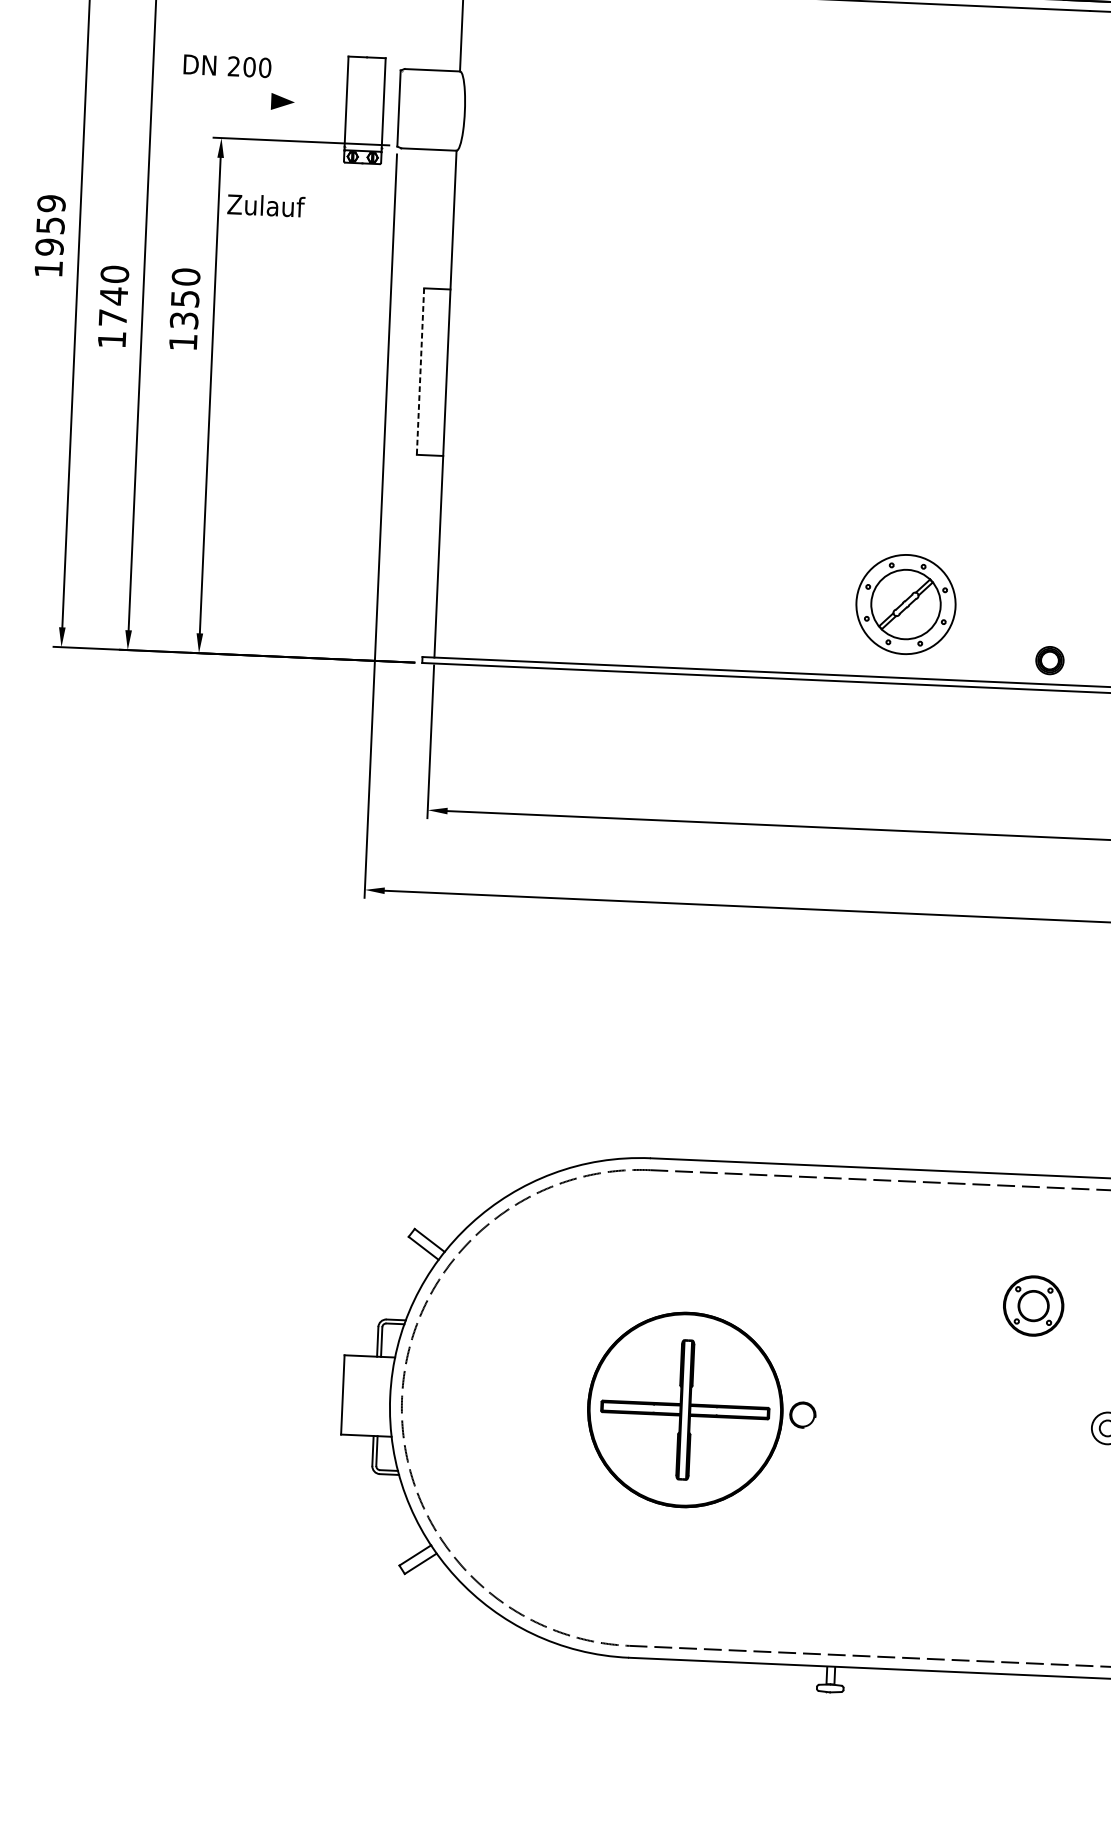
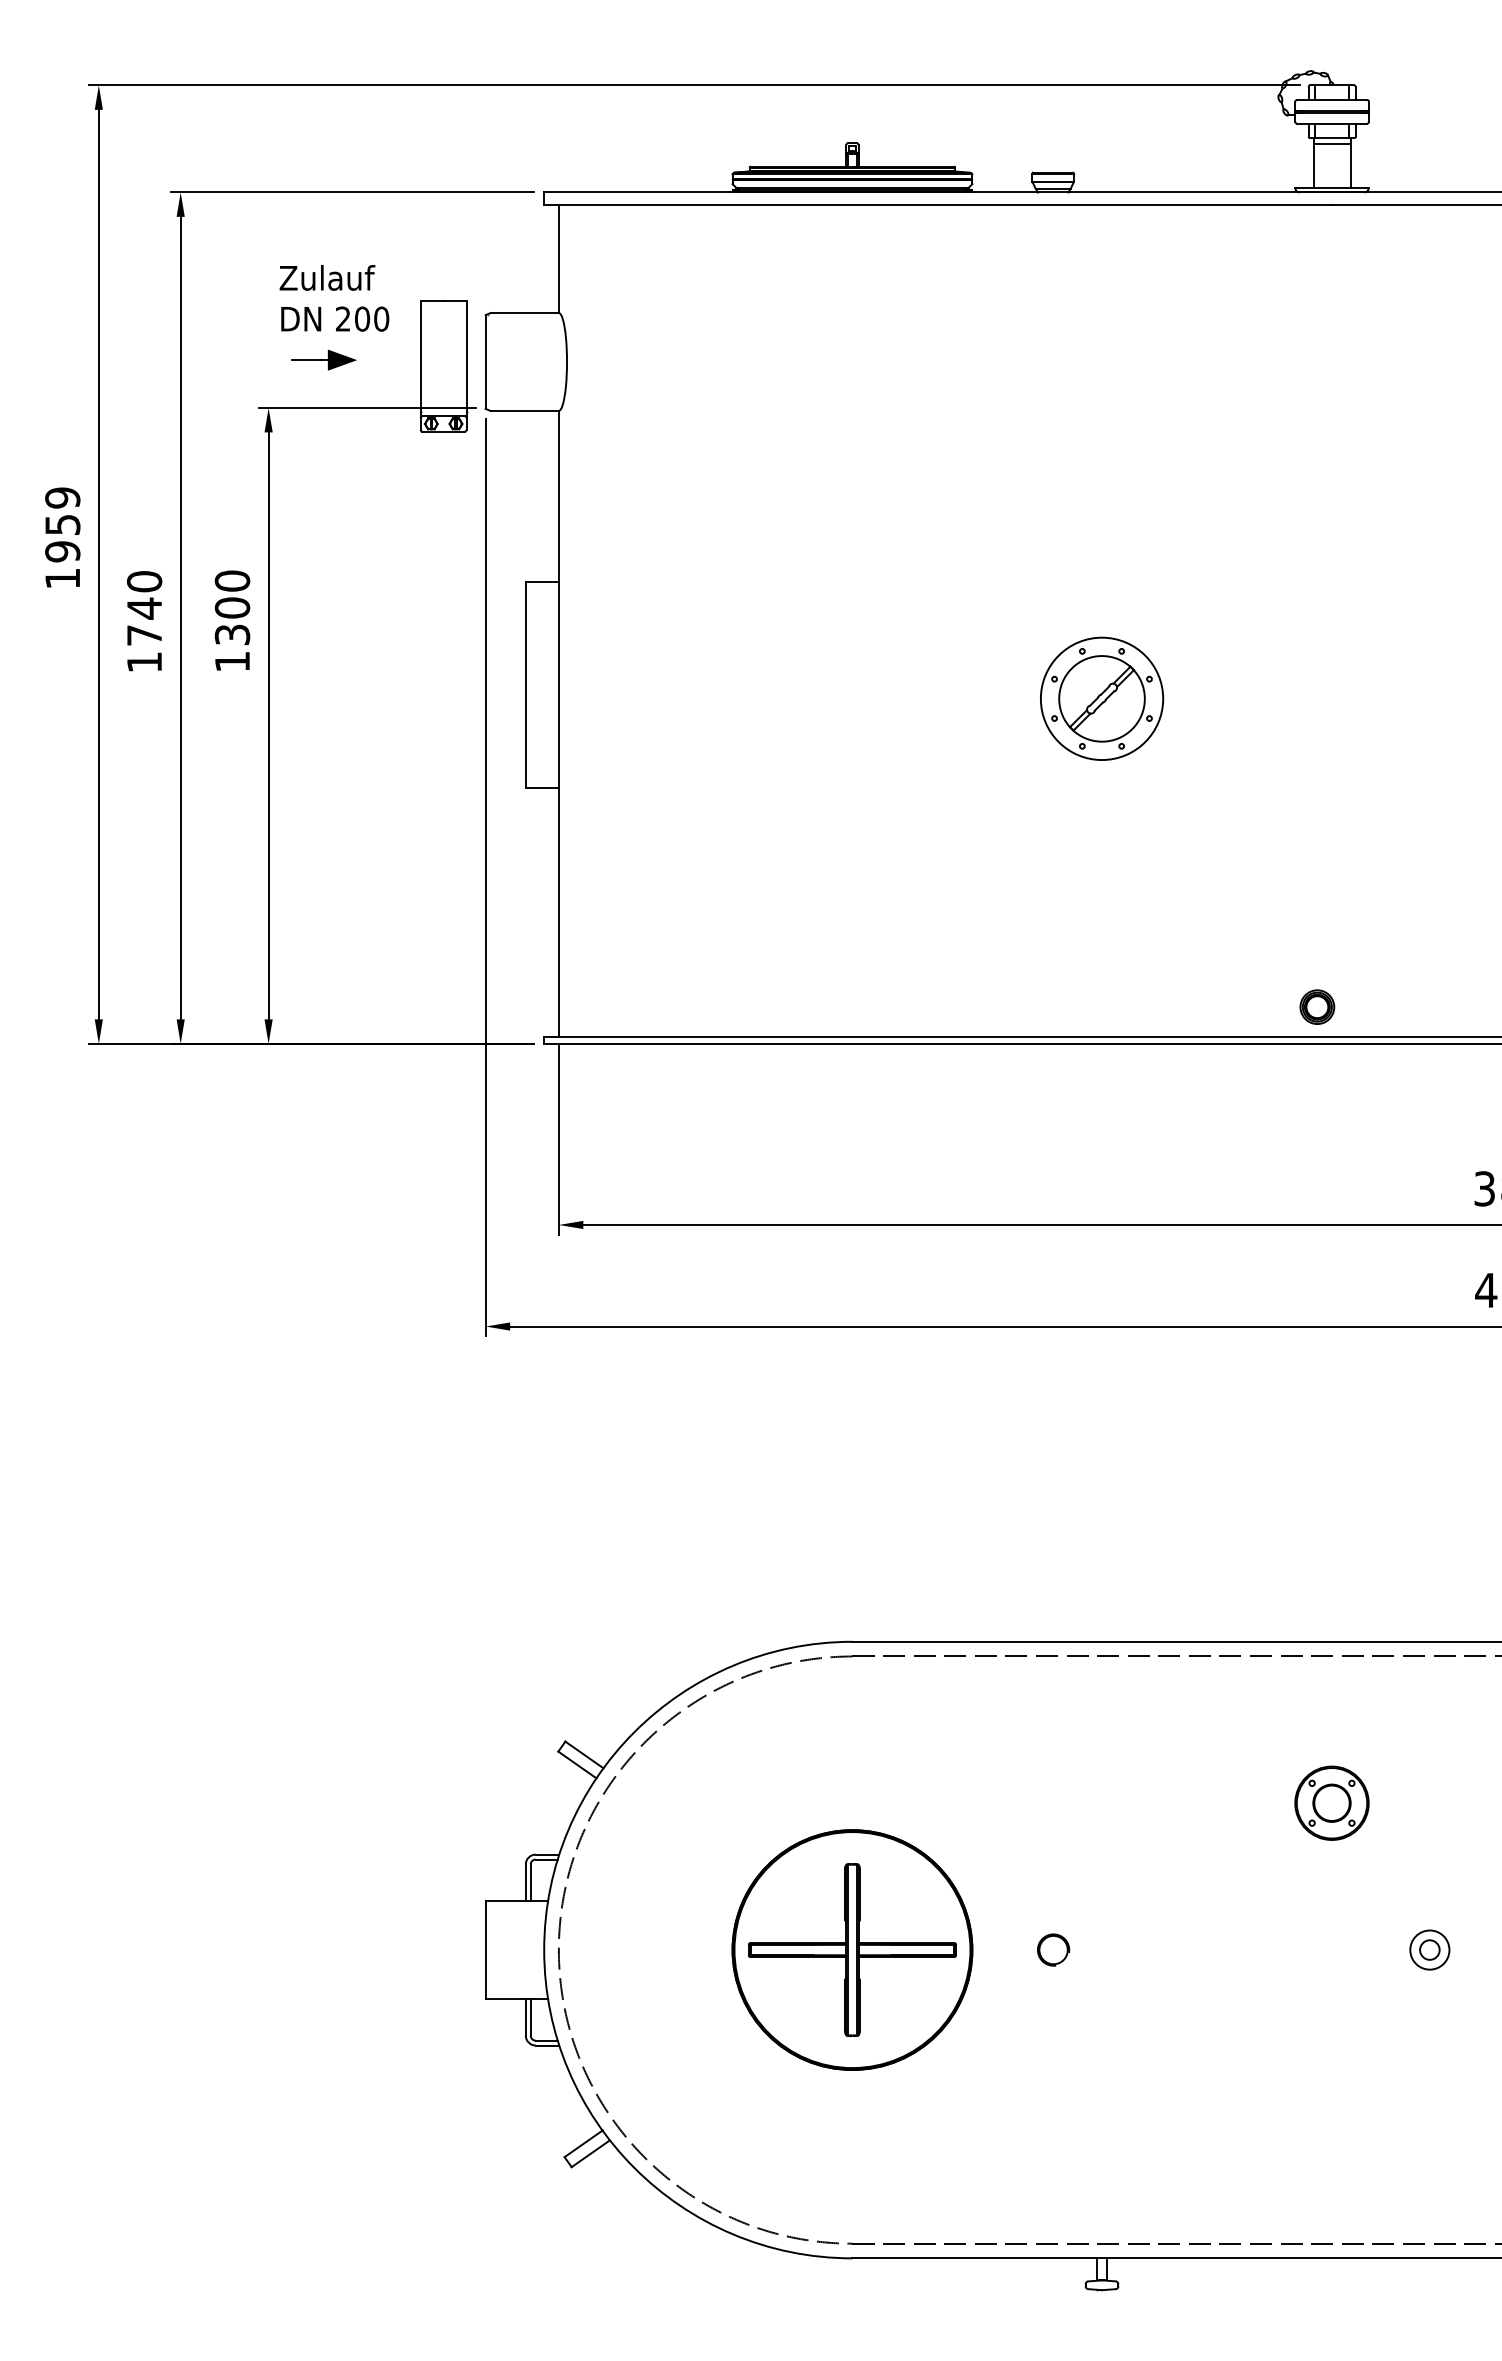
text: (227, 65) -> (335, 318), moved
line: (256, 101) -> (309, 360), added
text: (266, 205) -> (327, 277), moved
text: (185, 298) -> (232, 607), 1350 -> 1300
line: (420, 371) -> (526, 684), dashed -> solid
part: (906, 604) -> (1102, 698), moved
part: (685, 1409) -> (852, 1949), moved

